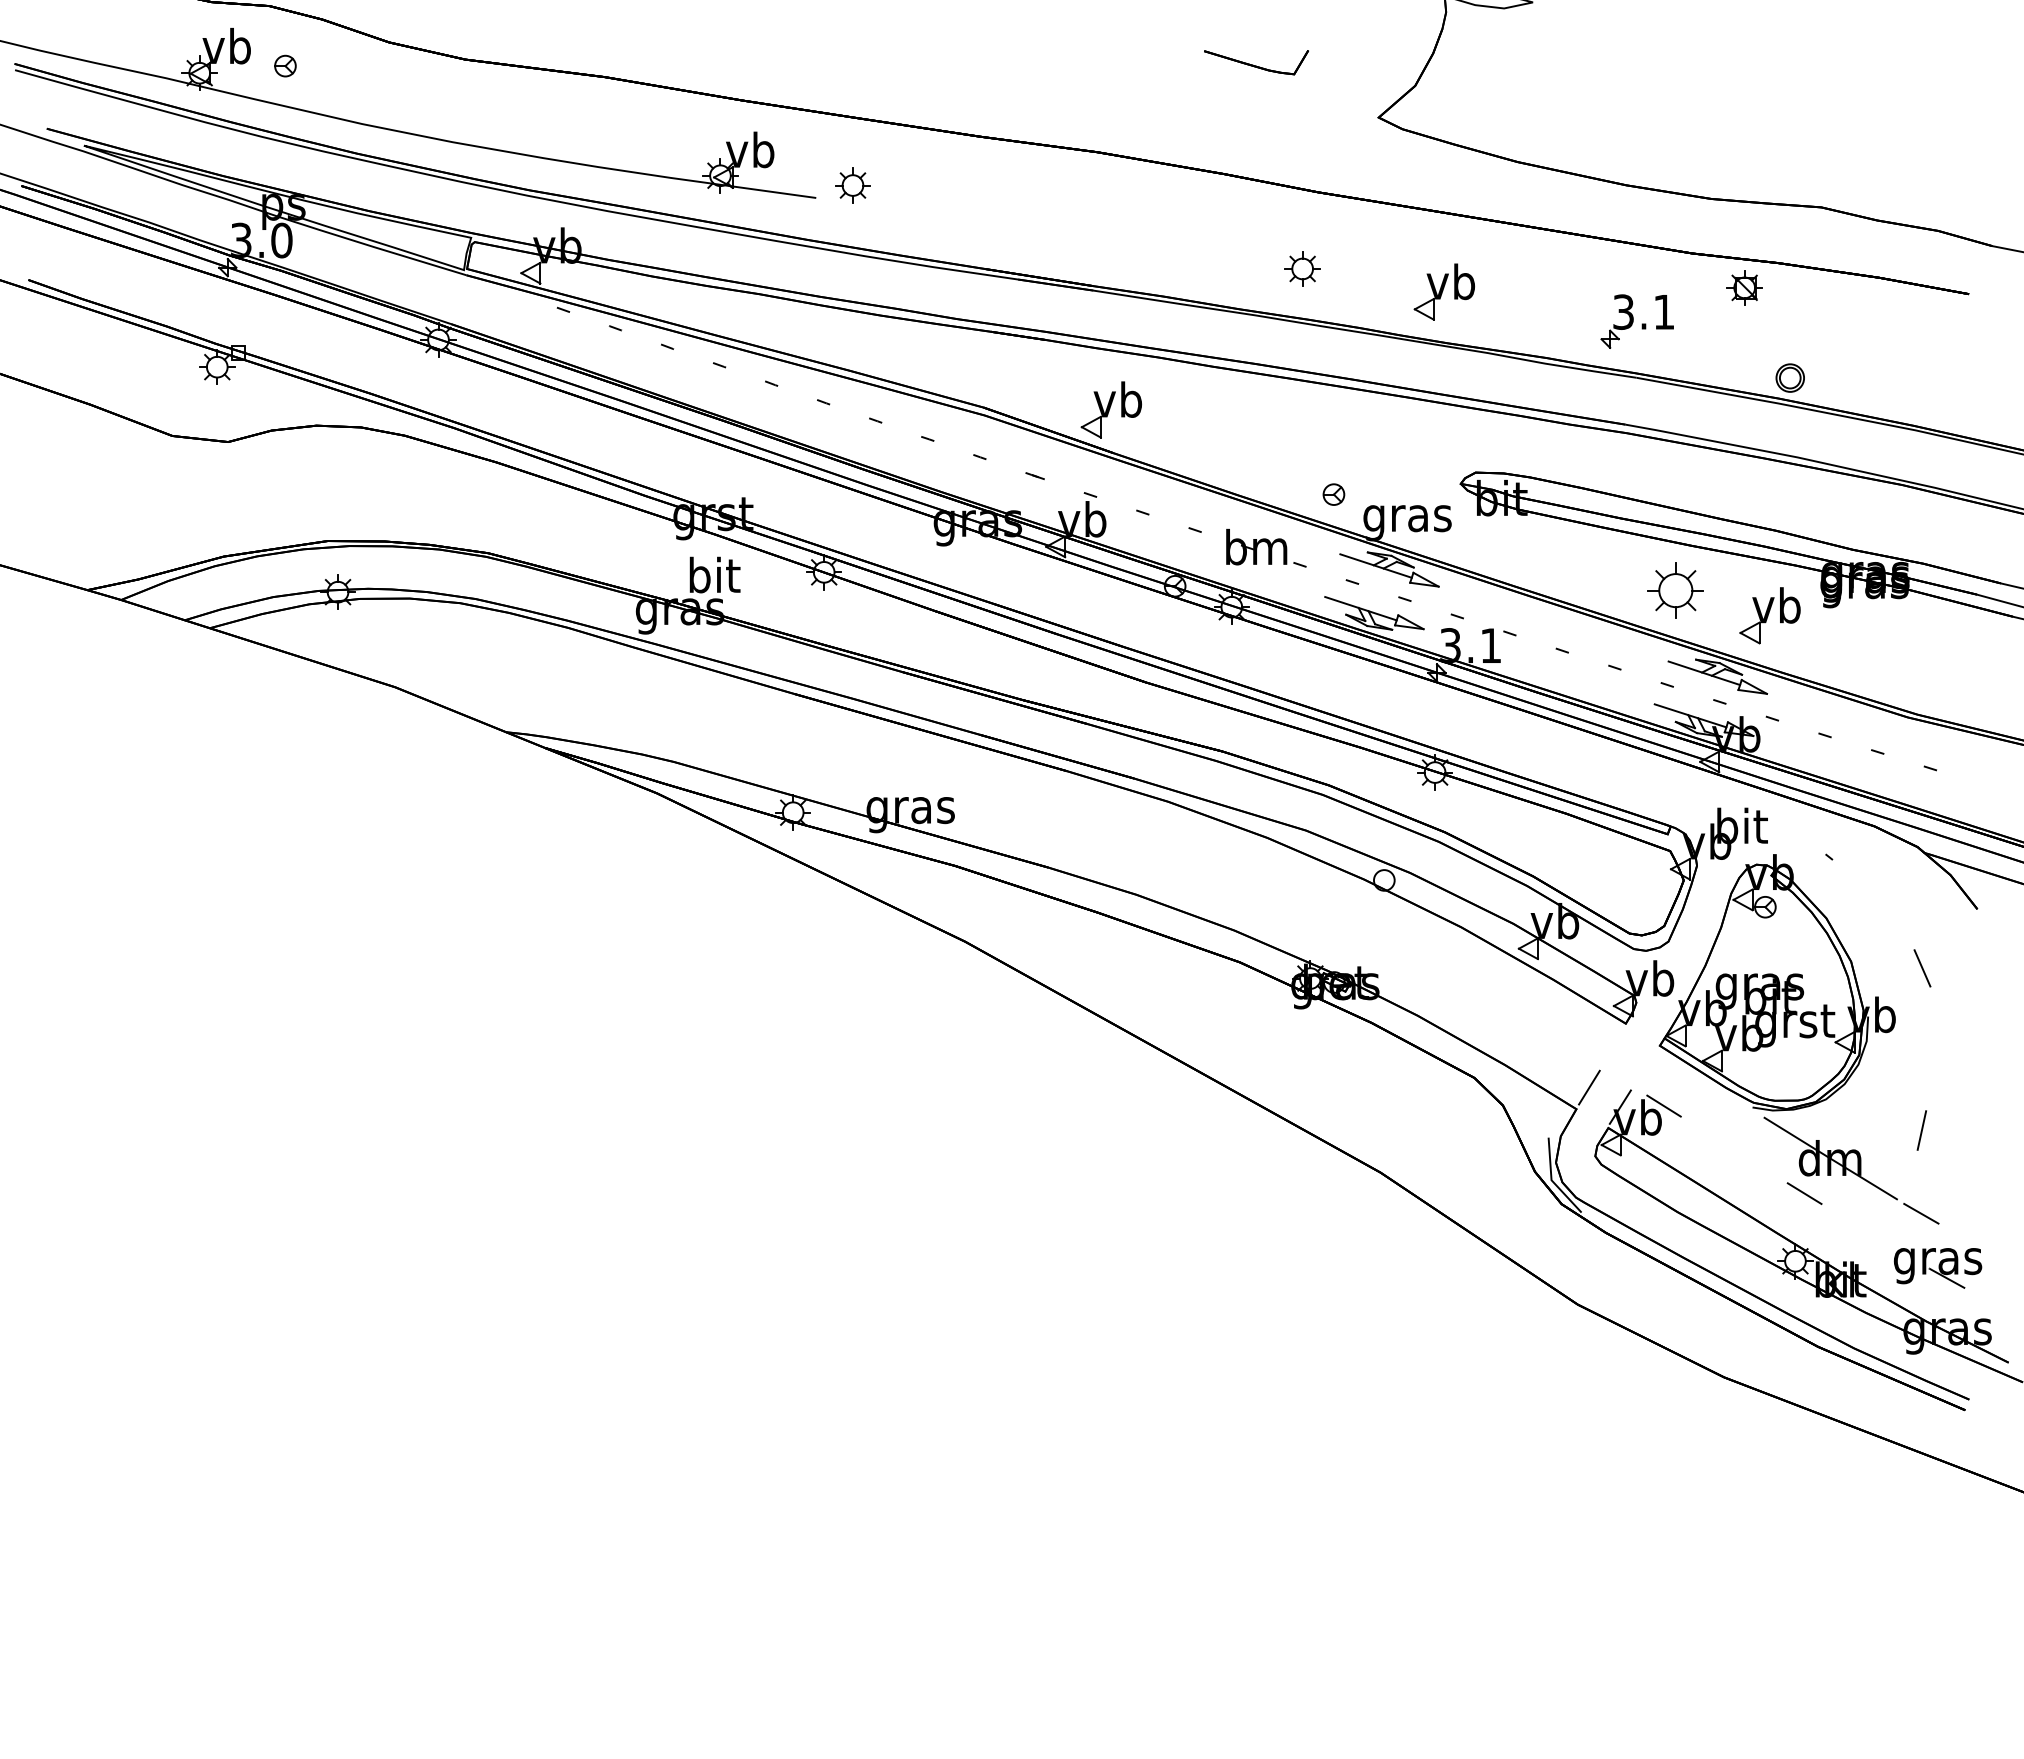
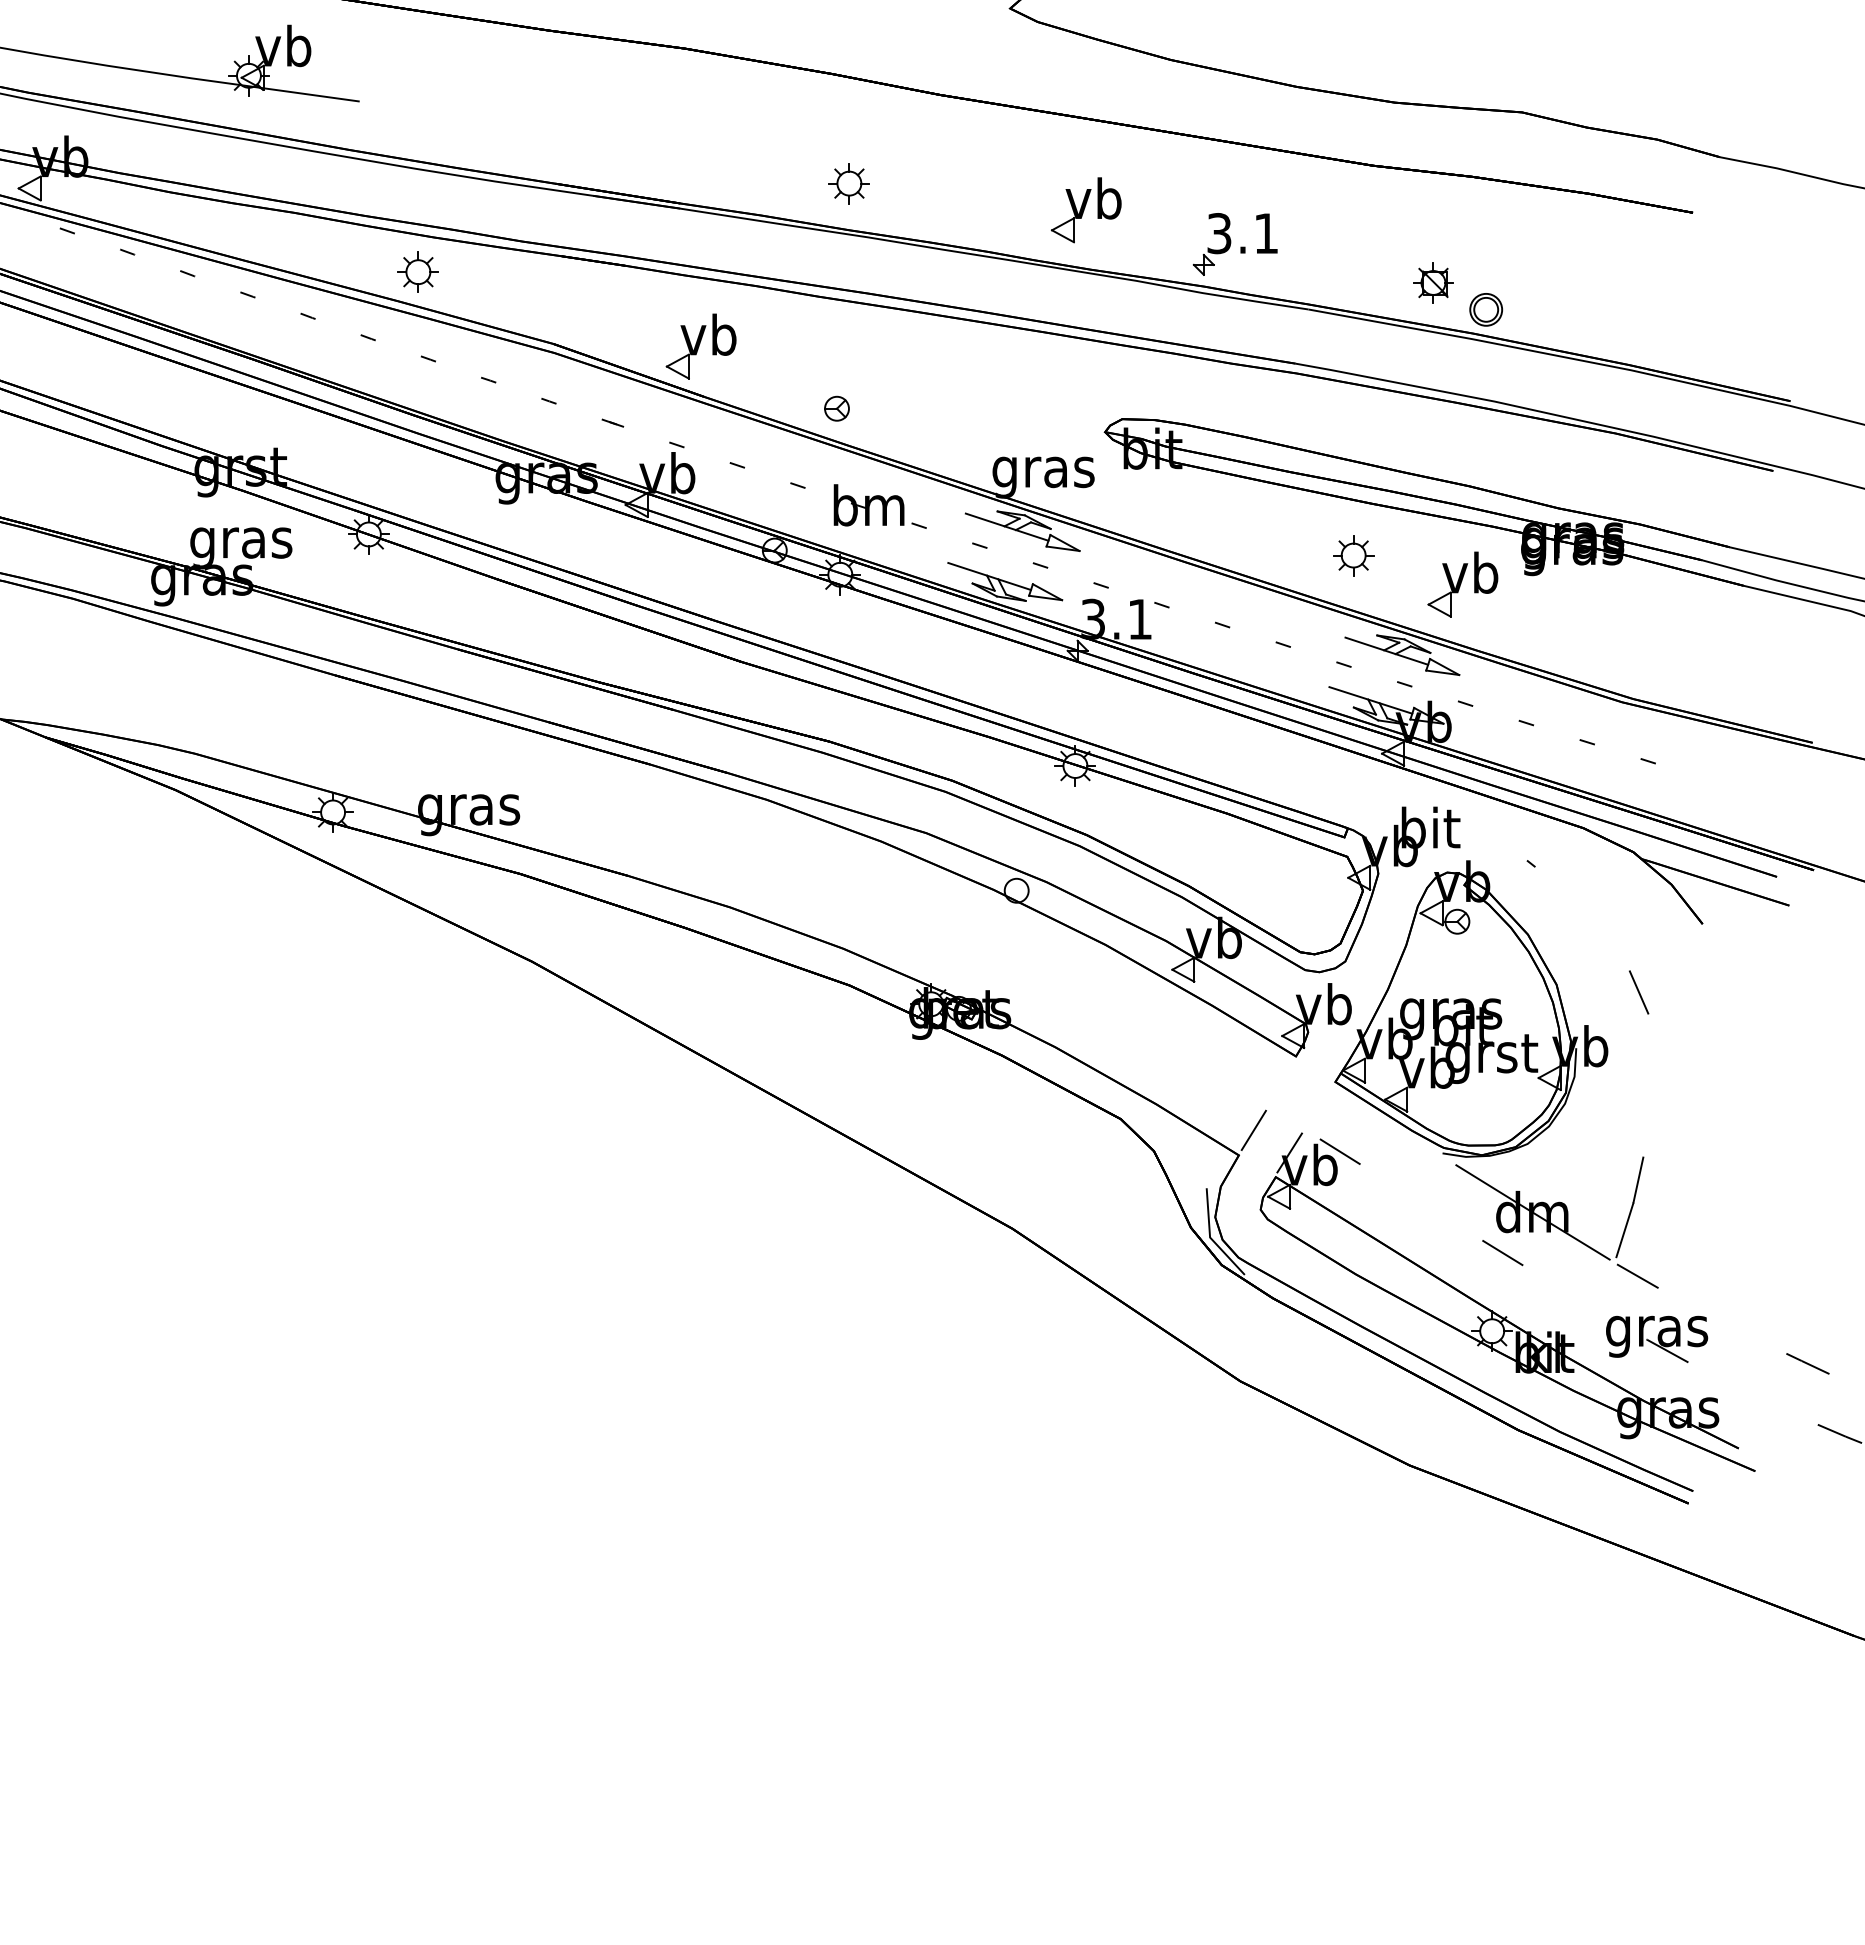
part: (852, 185) -> (417, 272), moved
part: (1302, 268) -> (849, 183), moved
part: (1744, 287) -> (1433, 282), moved
part: (1636, 321) -> (1234, 244), moved
part: (1333, 494) -> (836, 408), moved
text: (713, 579) -> (240, 542), bit -> gras
part: (1675, 590) -> (1353, 555), size x0.62
line: (1909, 1173) -> (1624, 1229), added

